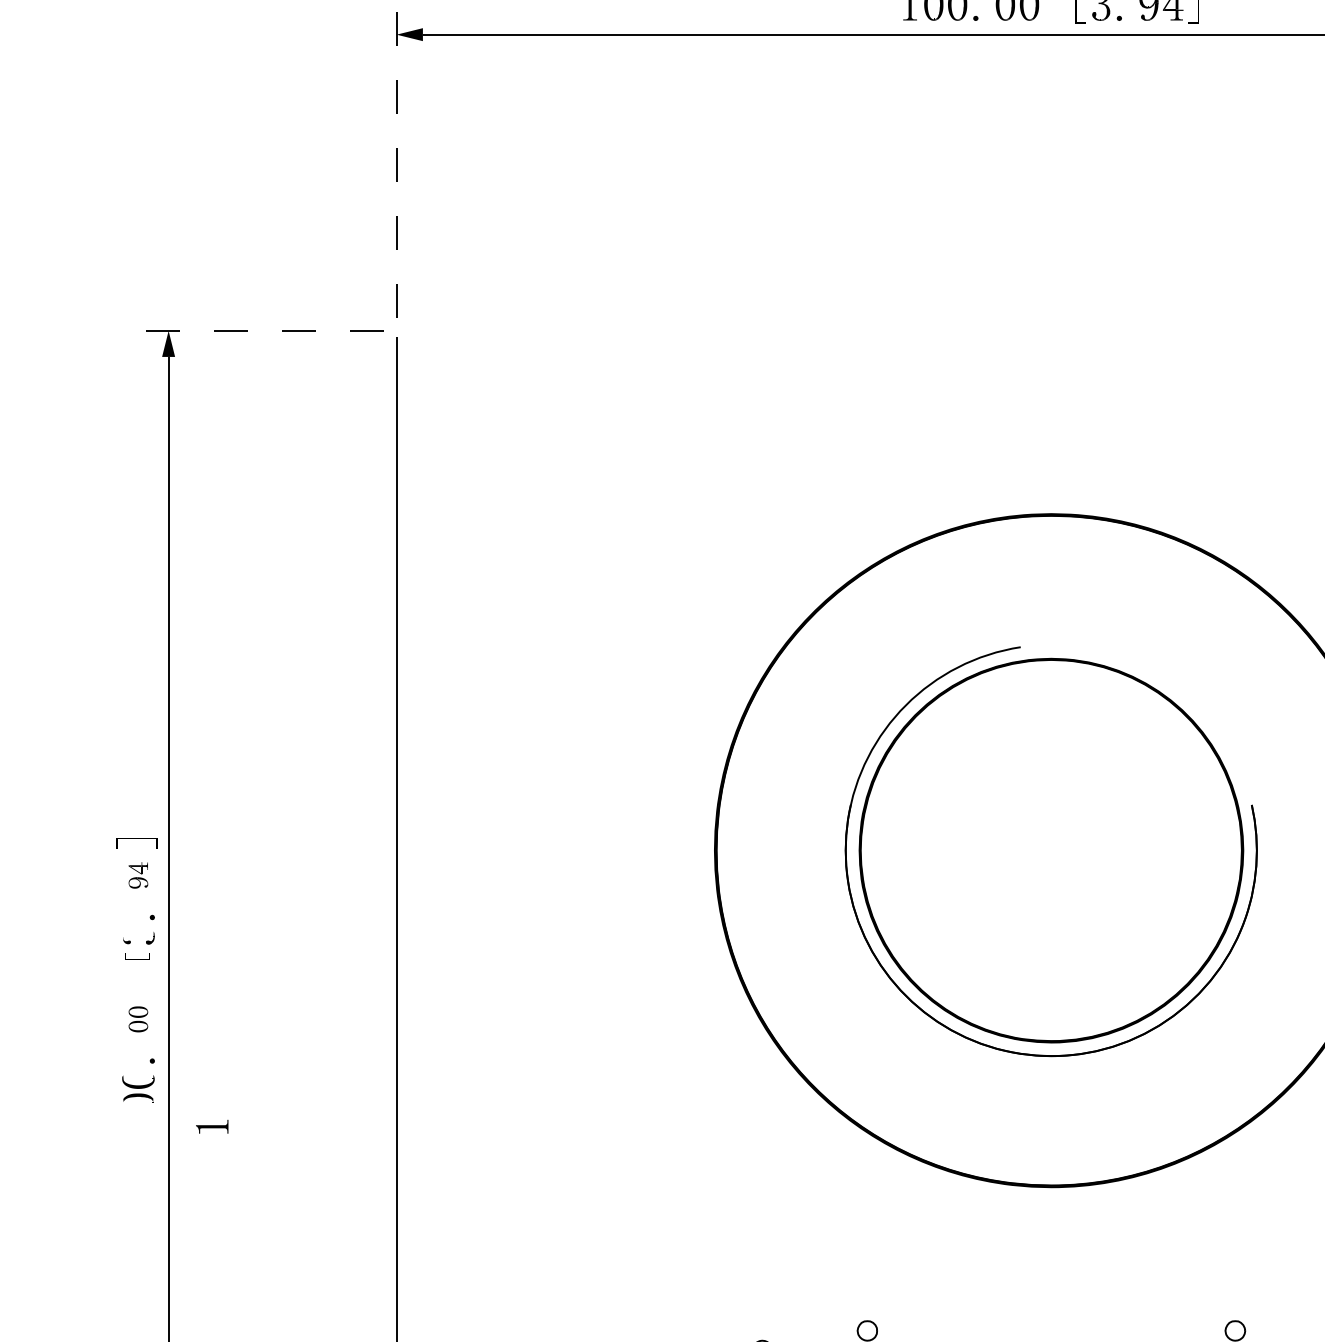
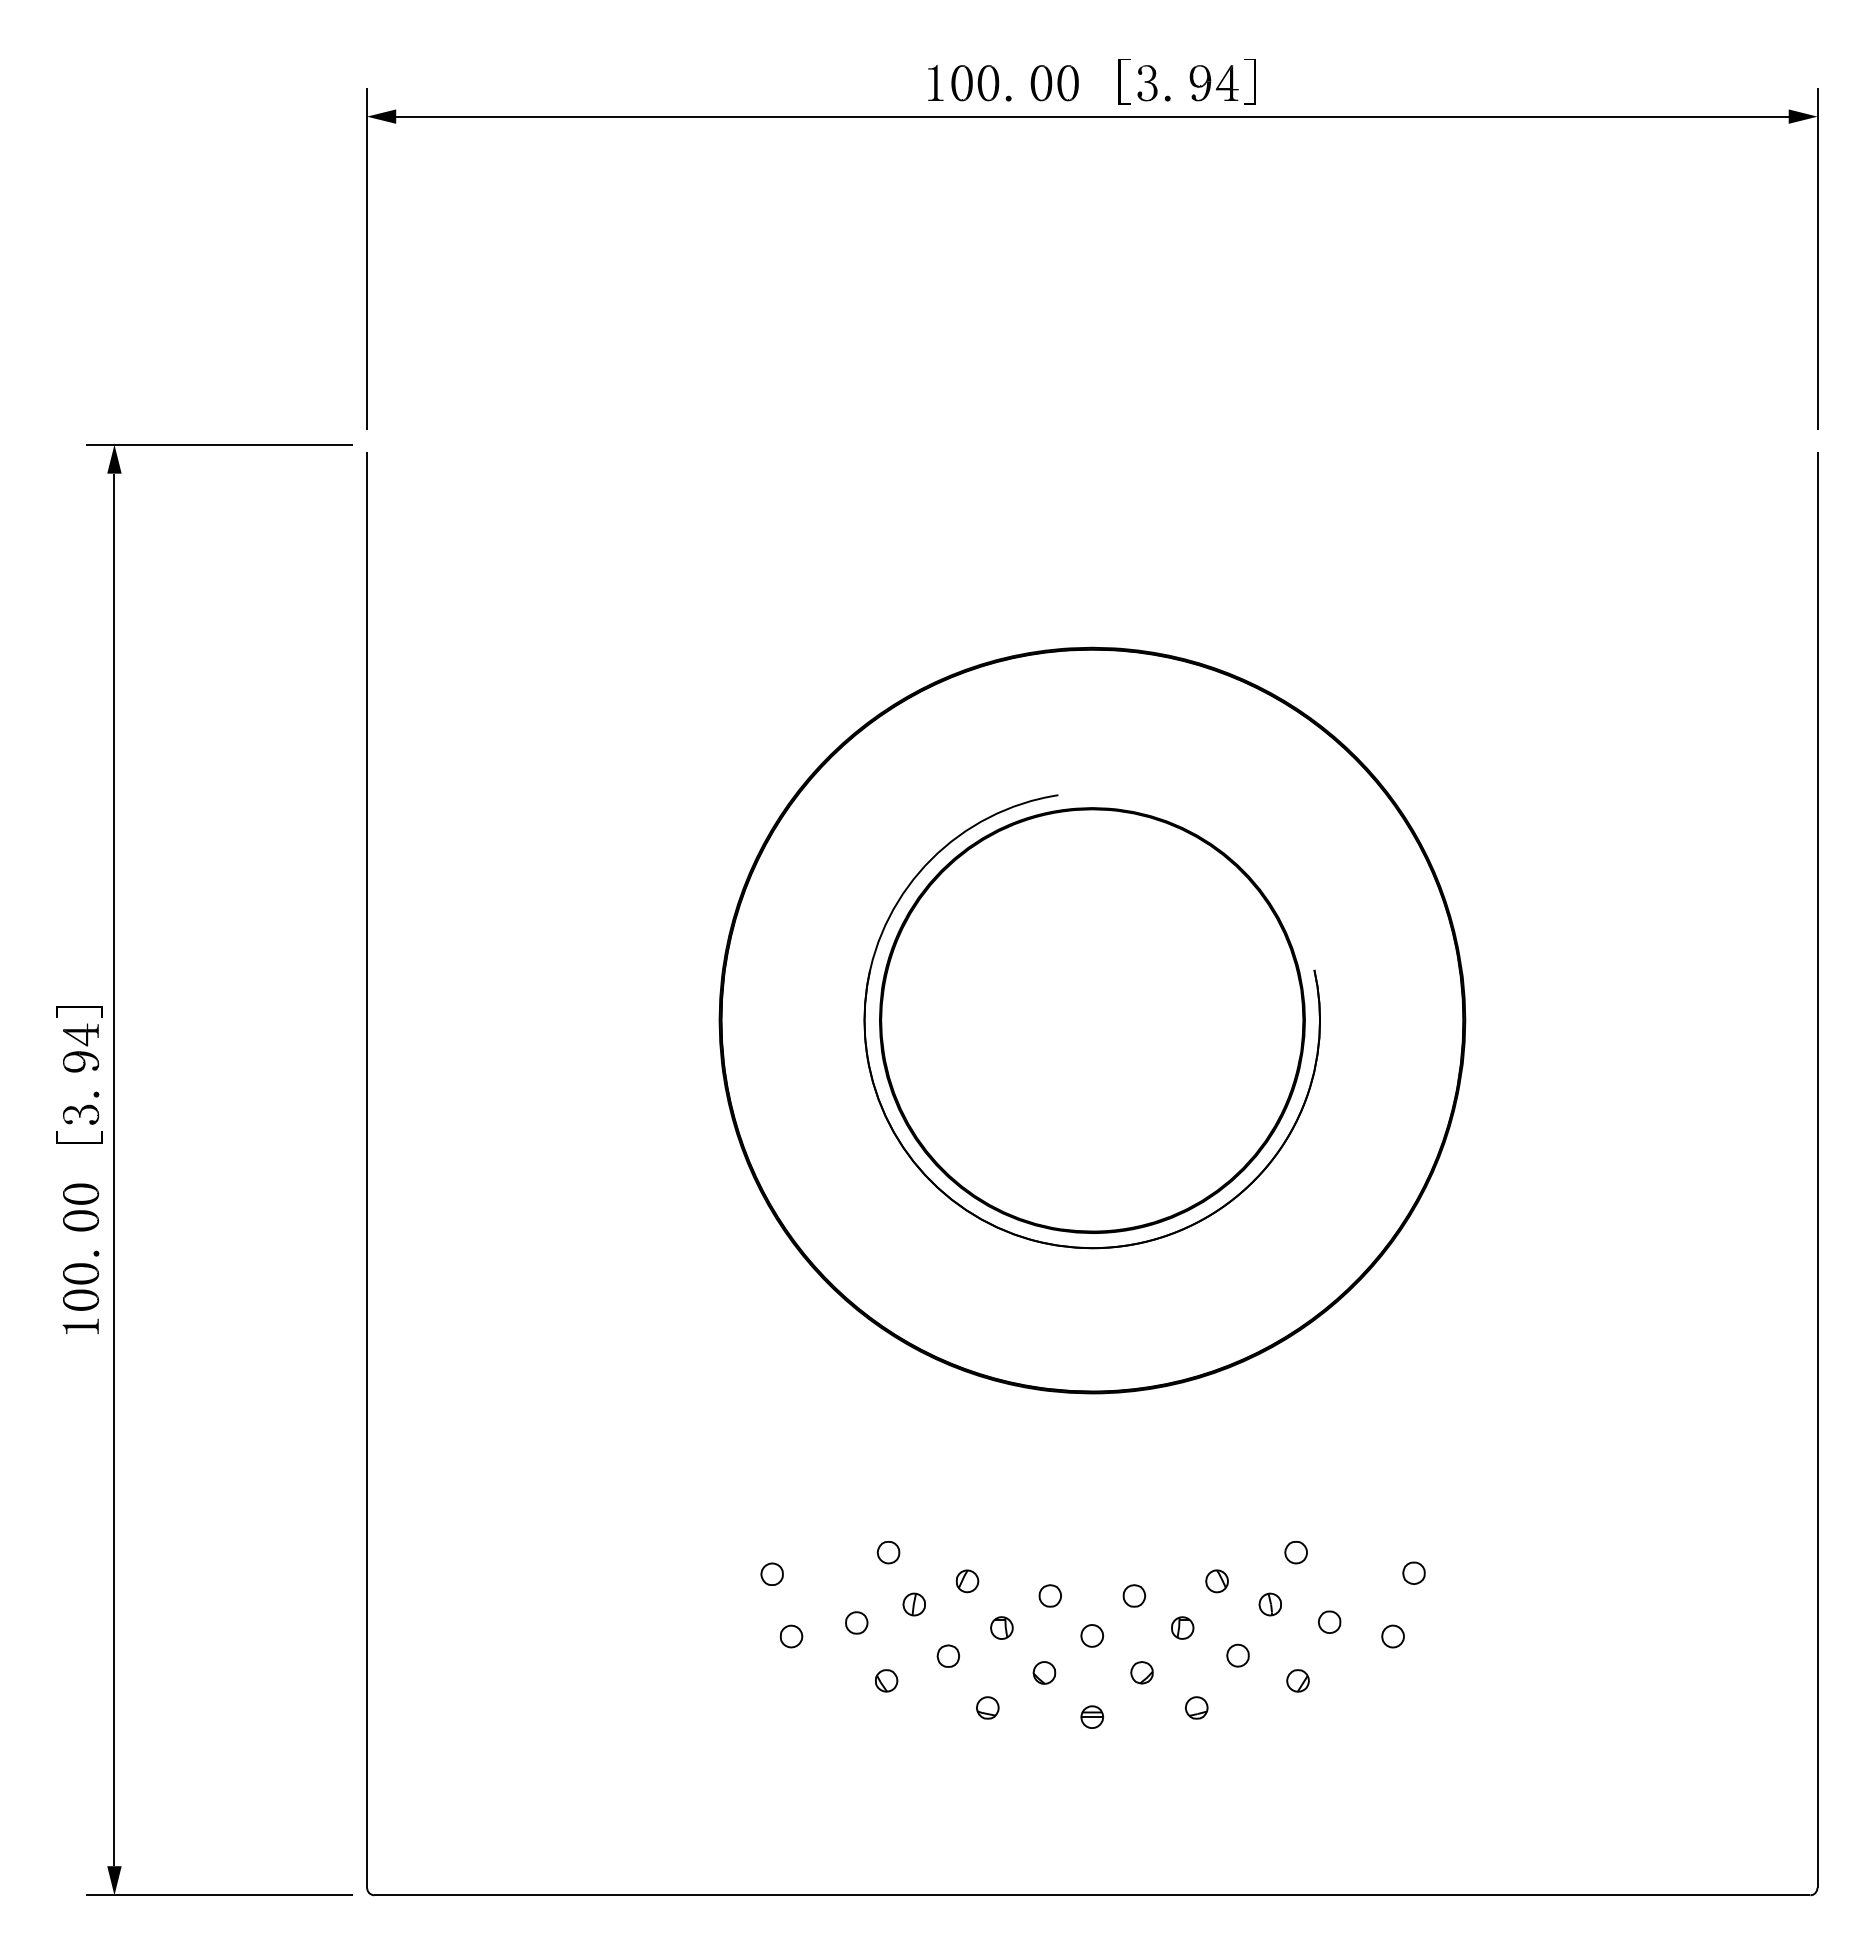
line: (396, 162) -> (366, 258), dashed -> solid
line: (262, 330) -> (218, 444), dashed -> solid
part: (137, 874) -> (80, 1047), size x1.67
fill: (137, 933) -> (80, 1112), added
part: (137, 956) -> (79, 1137), size x1.67
part: (137, 1019) -> (80, 1207), size x1.67
fill: (137, 1074) -> (80, 1268), added
fill: (138, 1105) -> (81, 1302), added
part: (211, 1125) -> (80, 1325), moved

